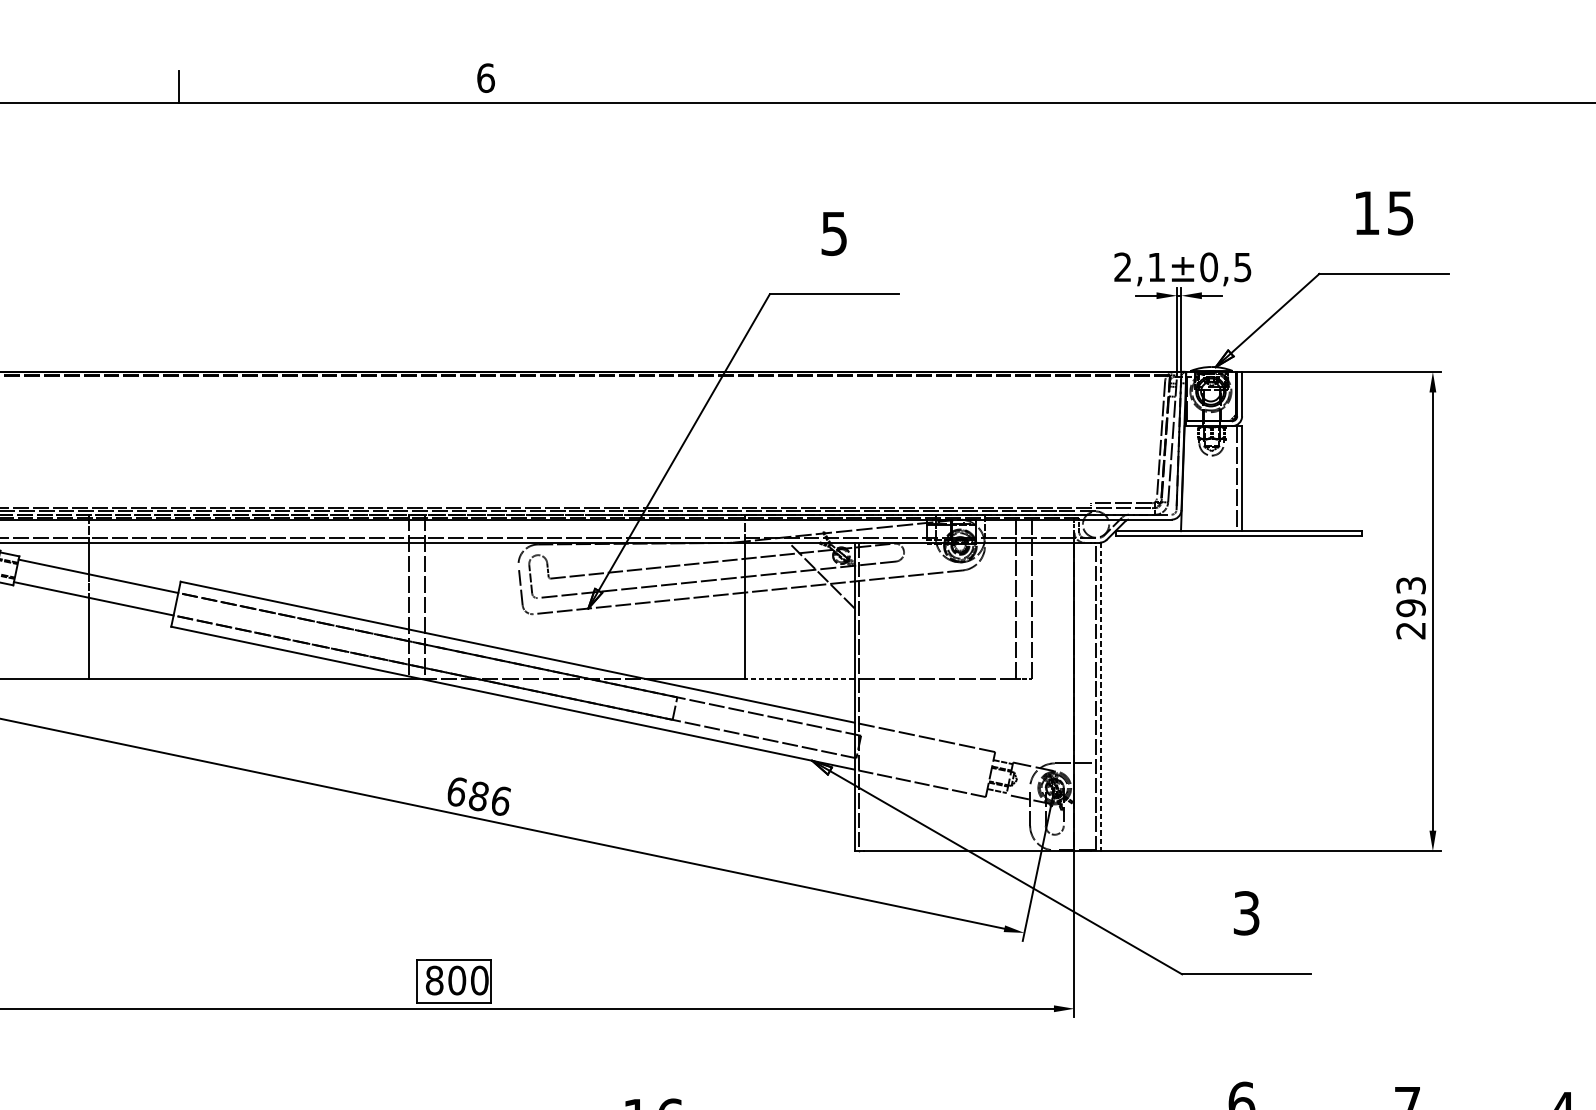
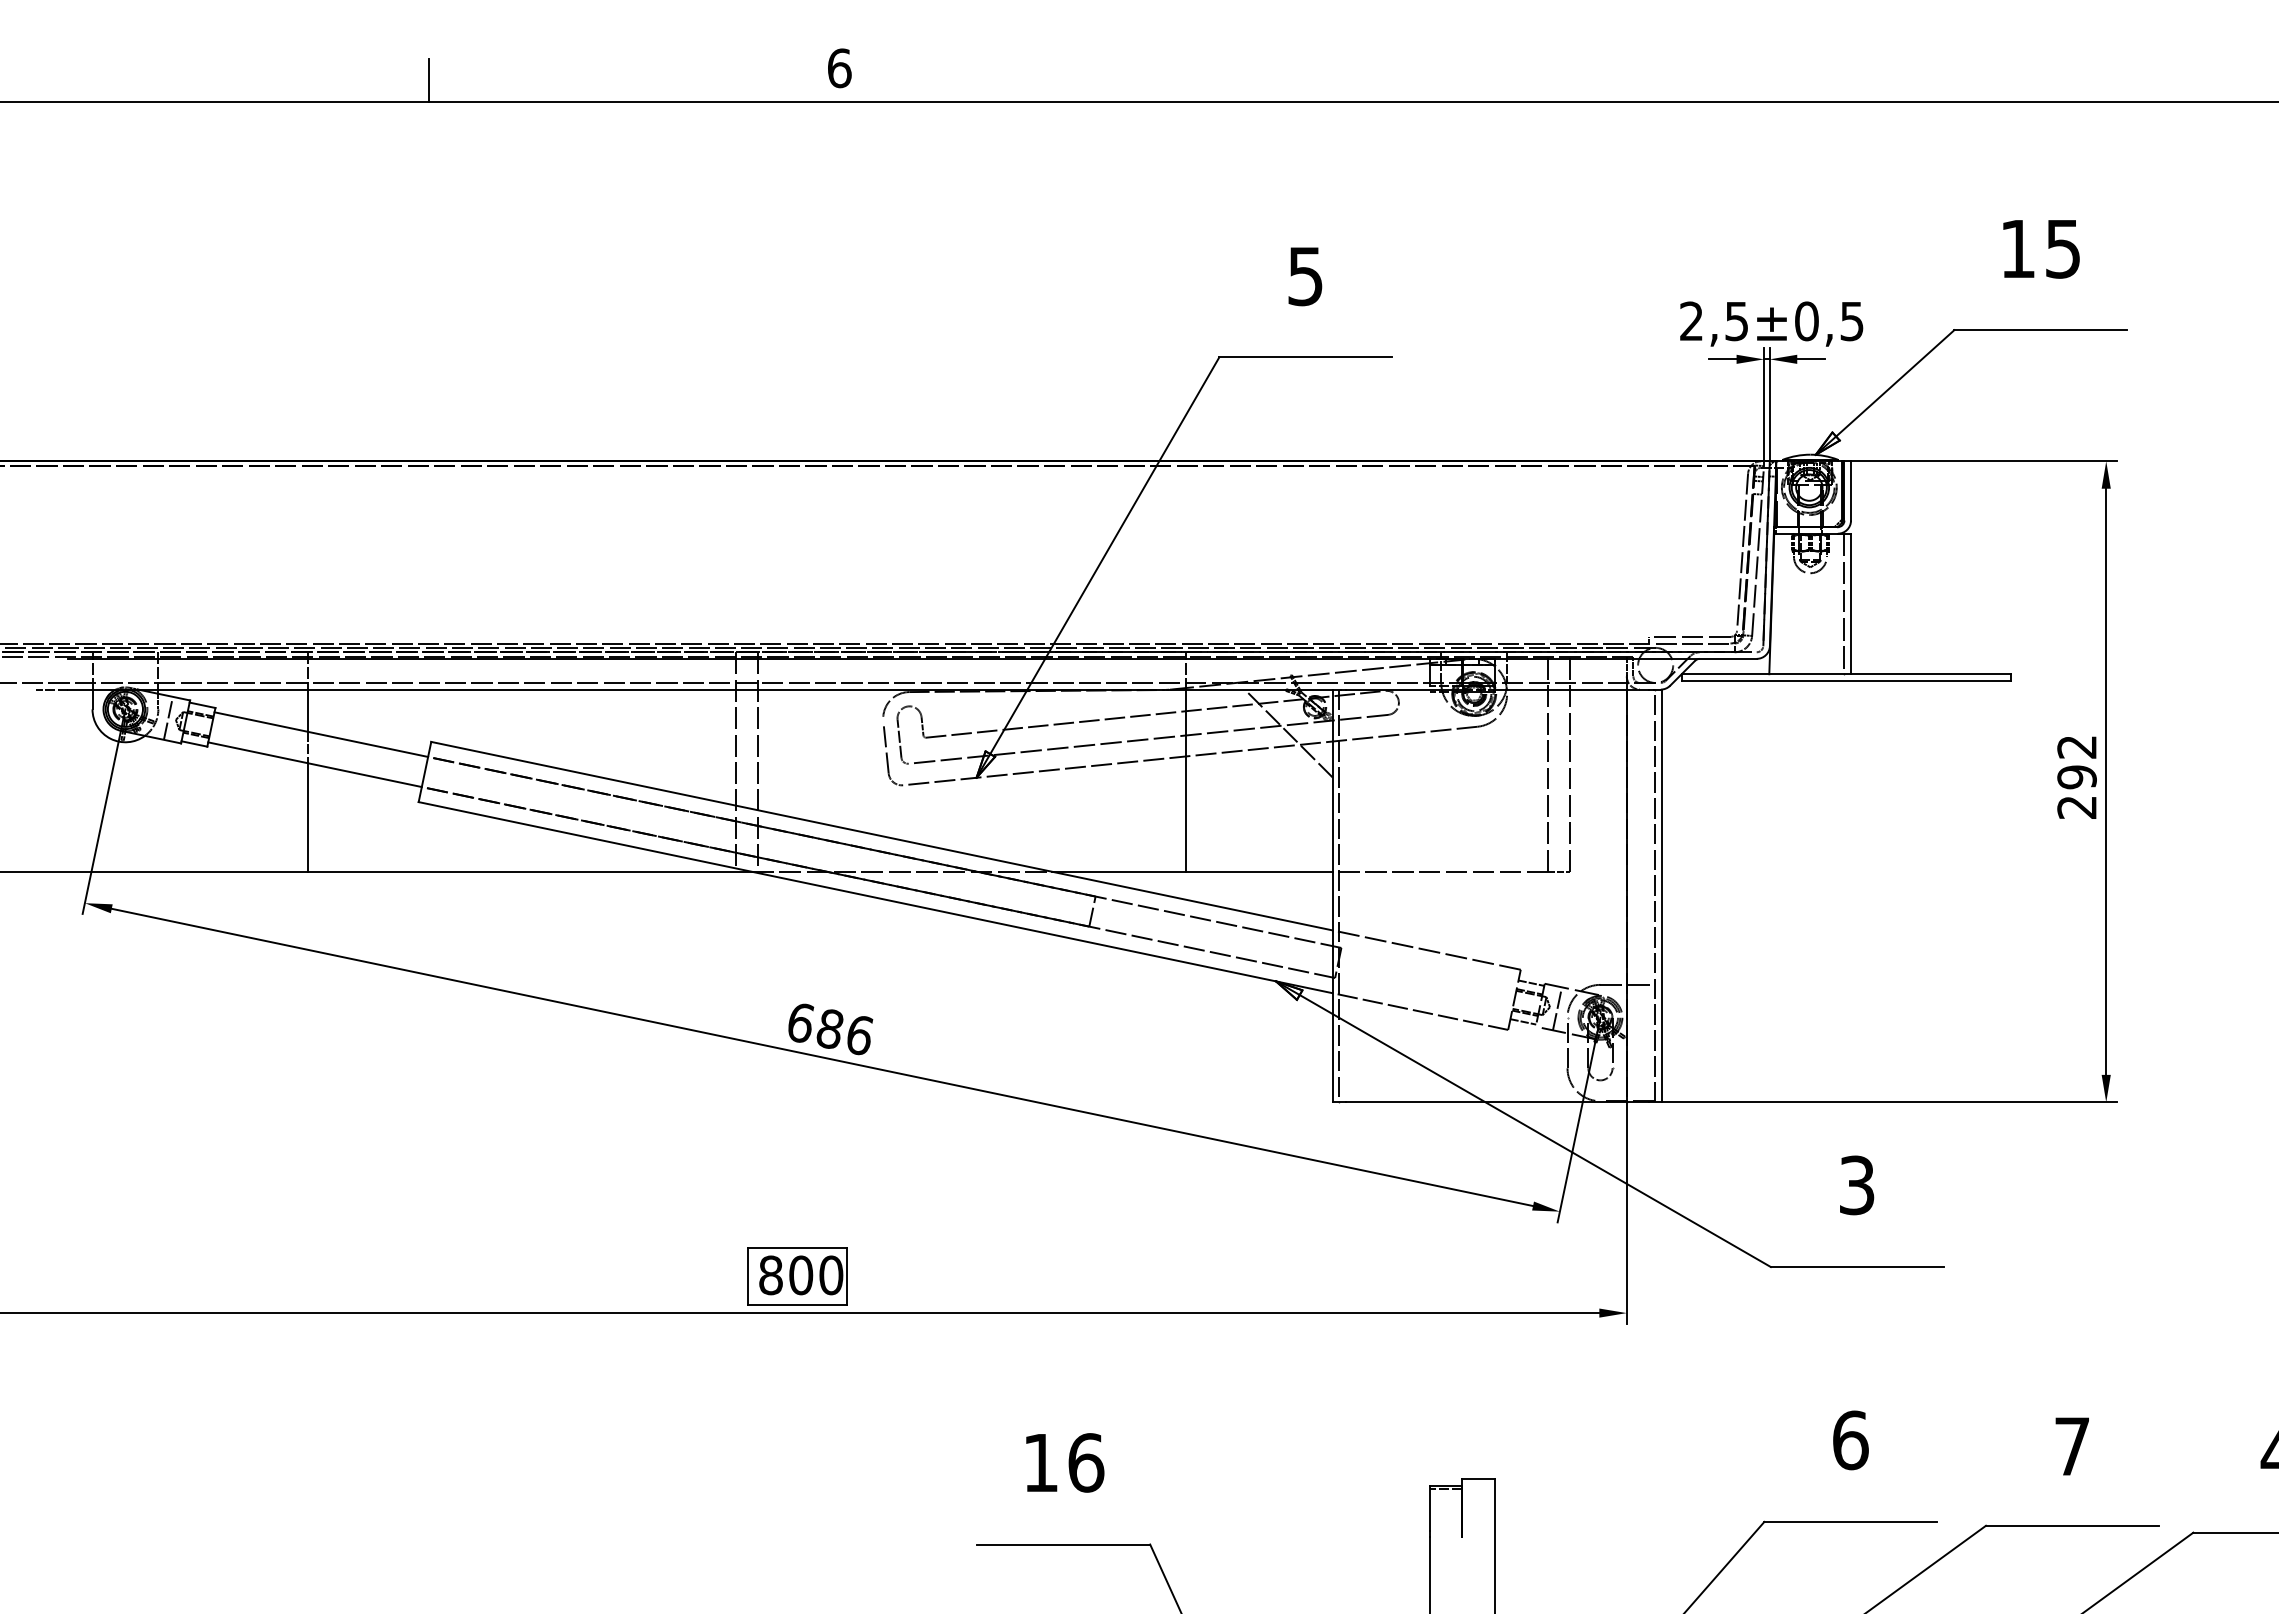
text: (1156, 267) -> (1736, 321), 2,1 -> 2,5
text: (1410, 585) -> (2076, 746), 293 -> 292
line: (799, 678) -> (1258, 871), dashed -> solid
line: (1100, 697) -> (1661, 896), dashed -> solid
line: (1021, 781) -> (1556, 1008), added

